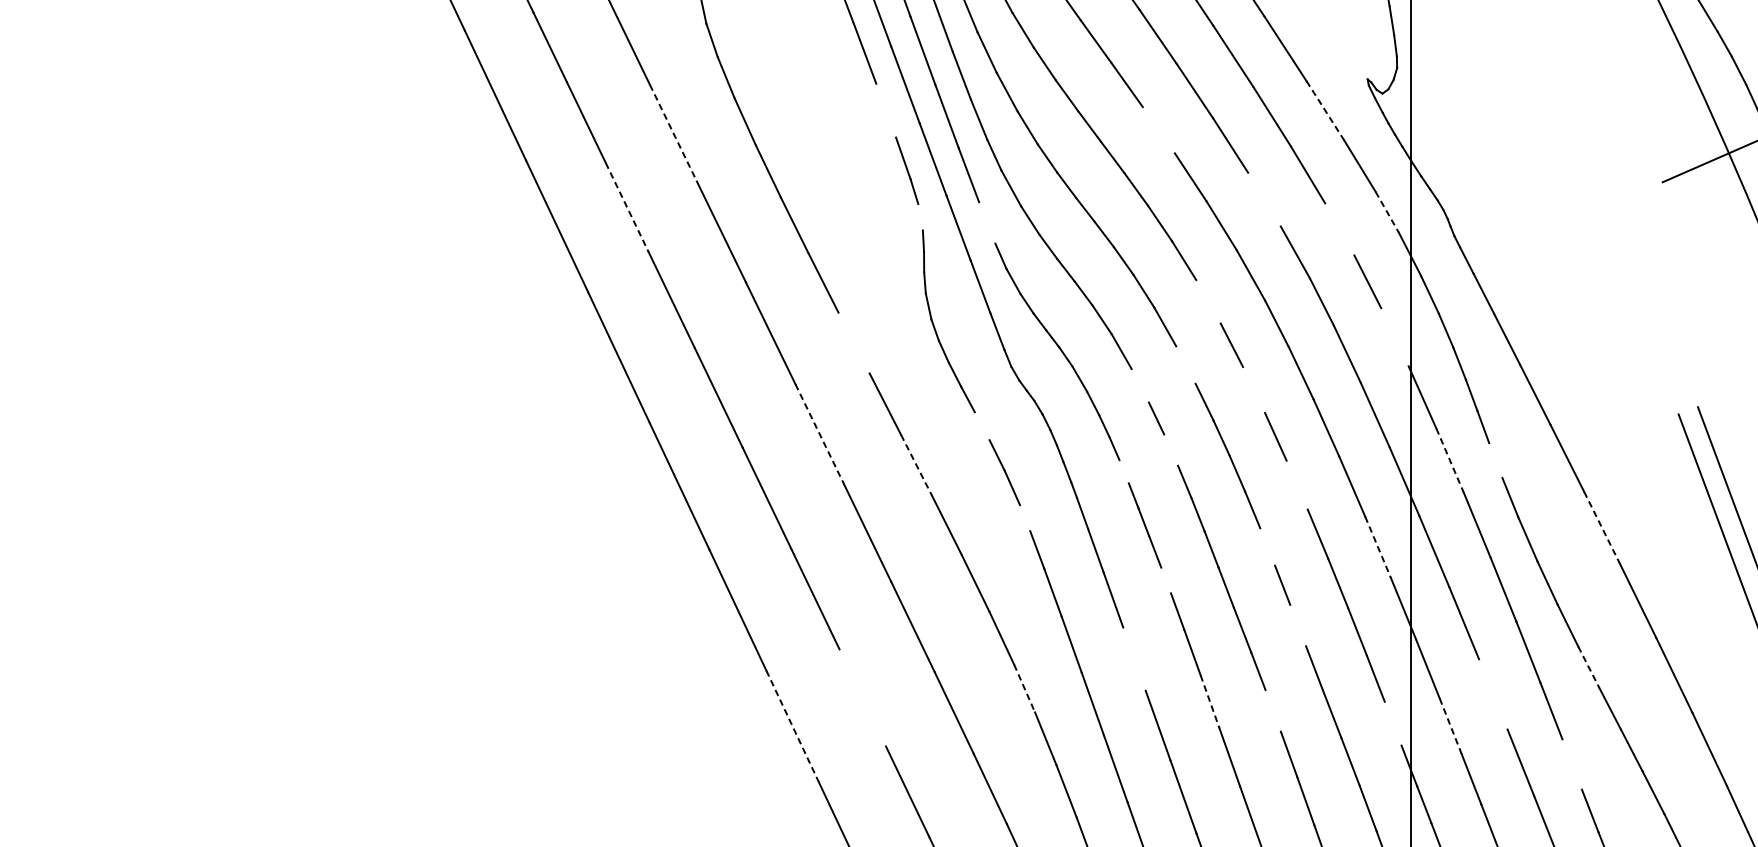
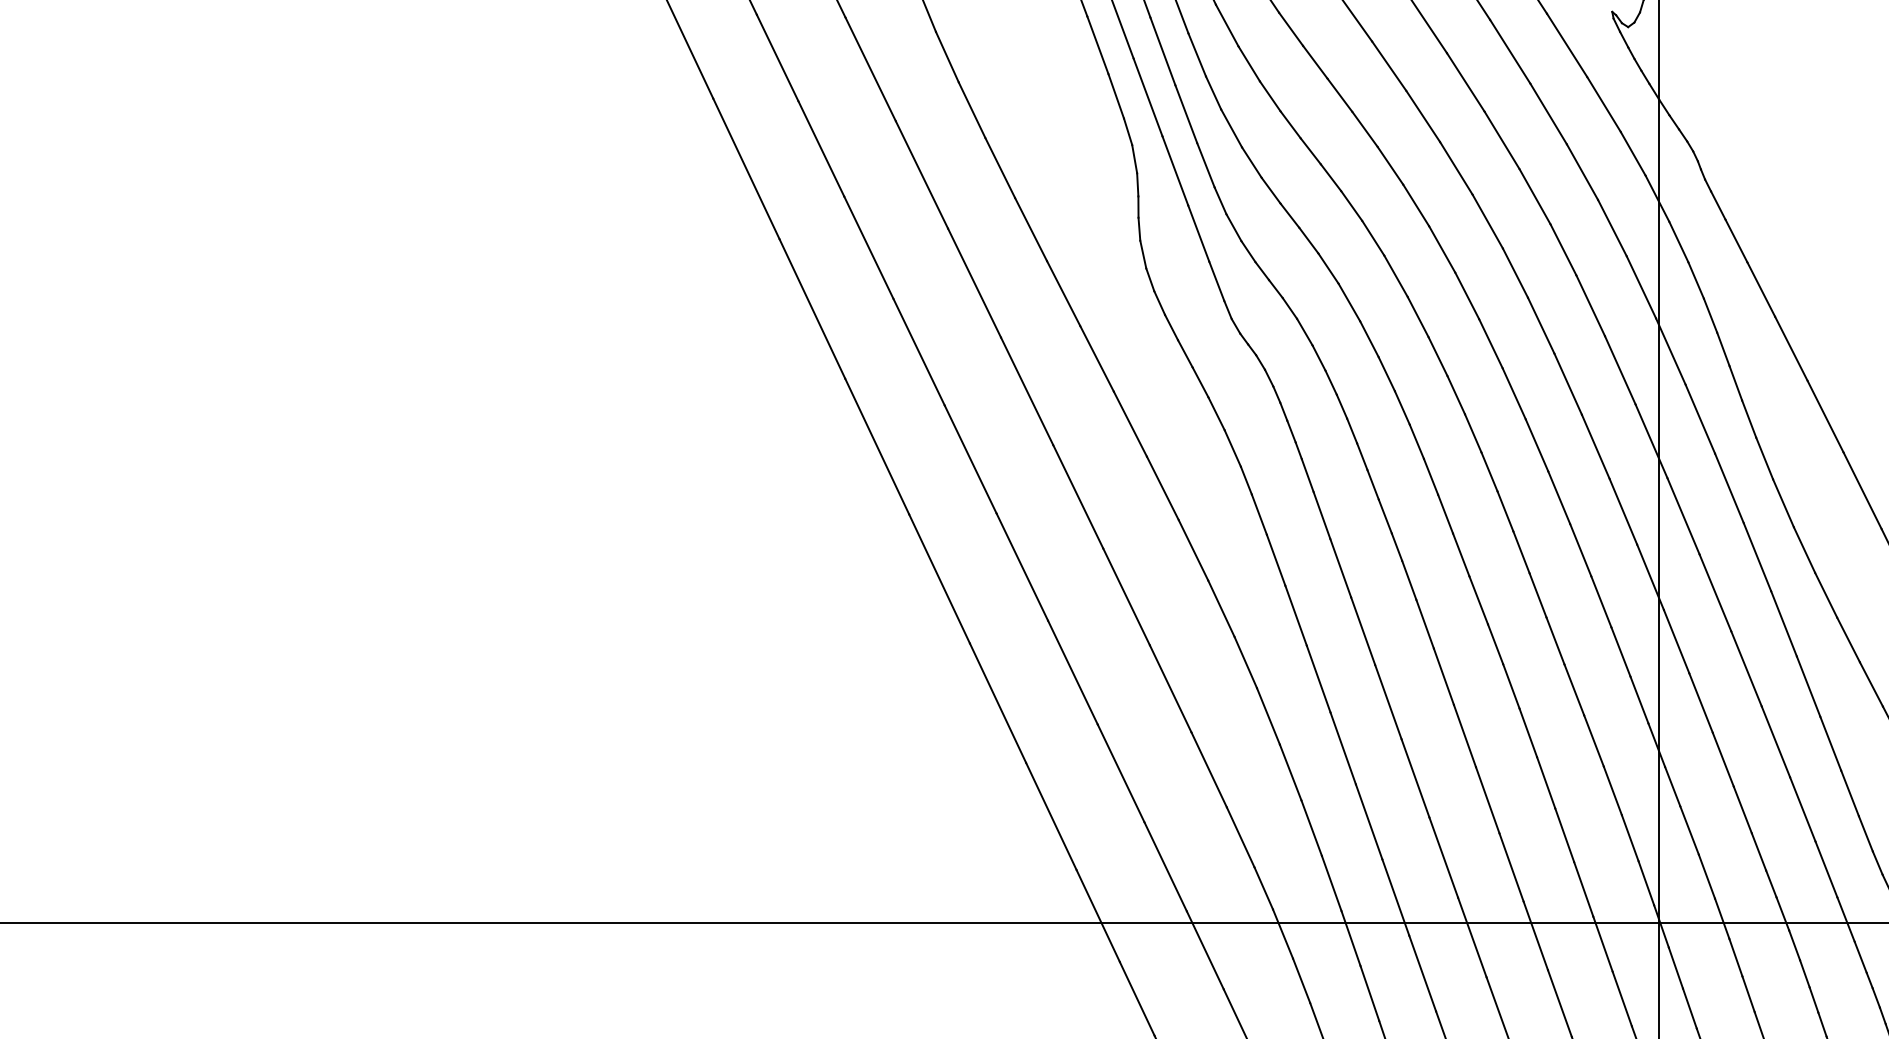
line: (885, 110) -> (1097, 45), added
line: (1325, 110) -> (1567, 45), dashed -> solid
line: (1159, 129) -> (1389, 65), added
line: (673, 133) -> (870, 69), dashed -> solid
line: (1263, 199) -> (1501, 140), added
line: (627, 208) -> (821, 149), dashed -> solid
line: (1387, 212) -> (1633, 154), dashed -> solid
line: (920, 217) -> (1134, 159), added
line: (986, 223) -> (1205, 165), added
line: (1339, 228) -> (1582, 171), added
line: (1208, 301) -> (1442, 249), added
line: (1395, 337) -> (1641, 287), added
line: (853, 342) -> (1063, 293), added
line: (1185, 365) -> (1417, 317), added
line: (1140, 386) -> (1369, 339), added
line: (1253, 389) -> (1490, 343), added
line: (982, 426) -> (1200, 382), added
line: (820, 434) -> (1027, 391), dashed -> solid
line: (1170, 449) -> (1401, 407), added
line: (1450, 460) -> (1700, 419), dashed -> solid
line: (1496, 460) -> (1749, 418), added
line: (916, 465) -> (1130, 424), dashed -> solid
line: (1124, 471) -> (1352, 430), added
line: (1296, 485) -> (1536, 445), added
line: (1024, 518) -> (1245, 480), added
line: (1601, 527) -> (1862, 490), dashed -> solid
line: (1267, 547) -> (1505, 511), added
line: (1378, 547) -> (1623, 511), dashed -> solid
line: (1165, 579) -> (1396, 546), added
line: (1297, 625) -> (1537, 595), added
line: (1134, 658) -> (1363, 630), added
line: (1588, 666) -> (1848, 639), dashed -> solid
line: (1024, 688) -> (1245, 662), dashed -> solid
line: (1493, 694) -> (1746, 668), added
line: (862, 697) -> (1072, 672), added
line: (1209, 701) -> (1443, 676), dashed -> solid
line: (1273, 710) -> (1511, 686), added
line: (1393, 723) -> (1639, 699), added
line: (793, 726) -> (998, 703), dashed -> solid
line: (1451, 726) -> (1701, 703), dashed -> solid
line: (1571, 764) -> (1830, 743), added

